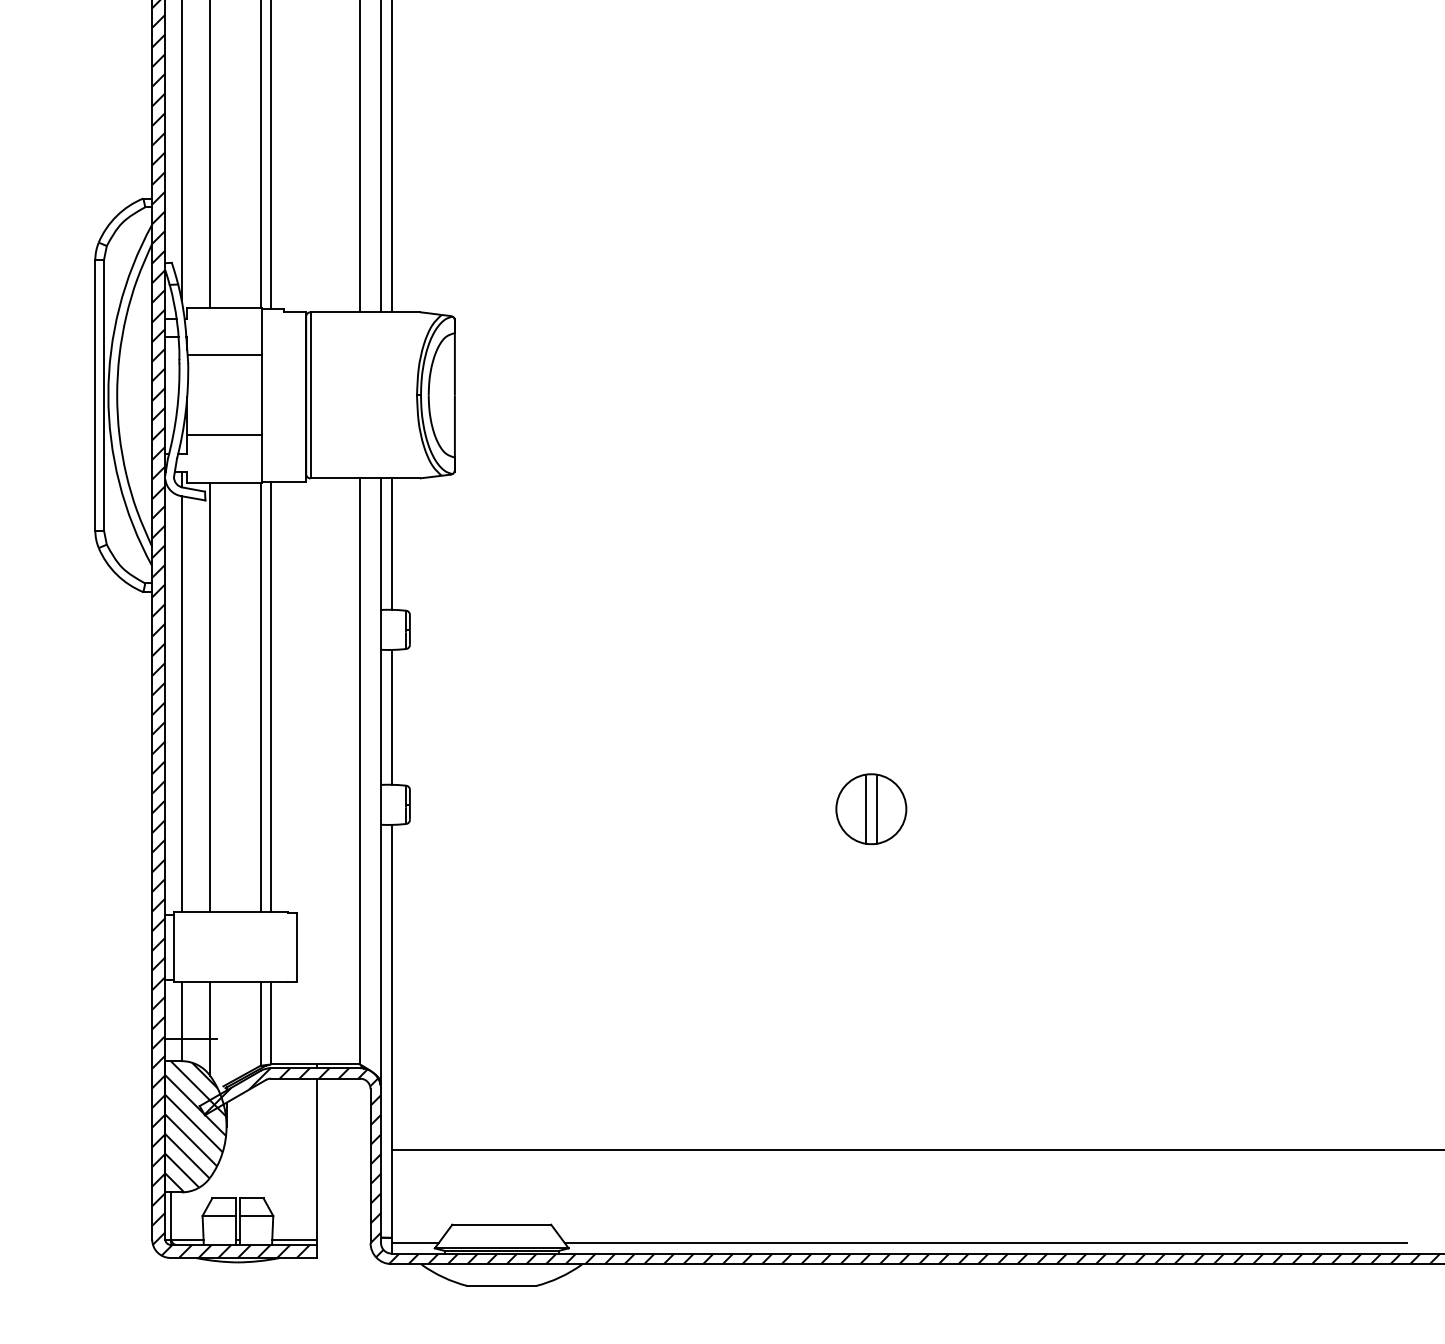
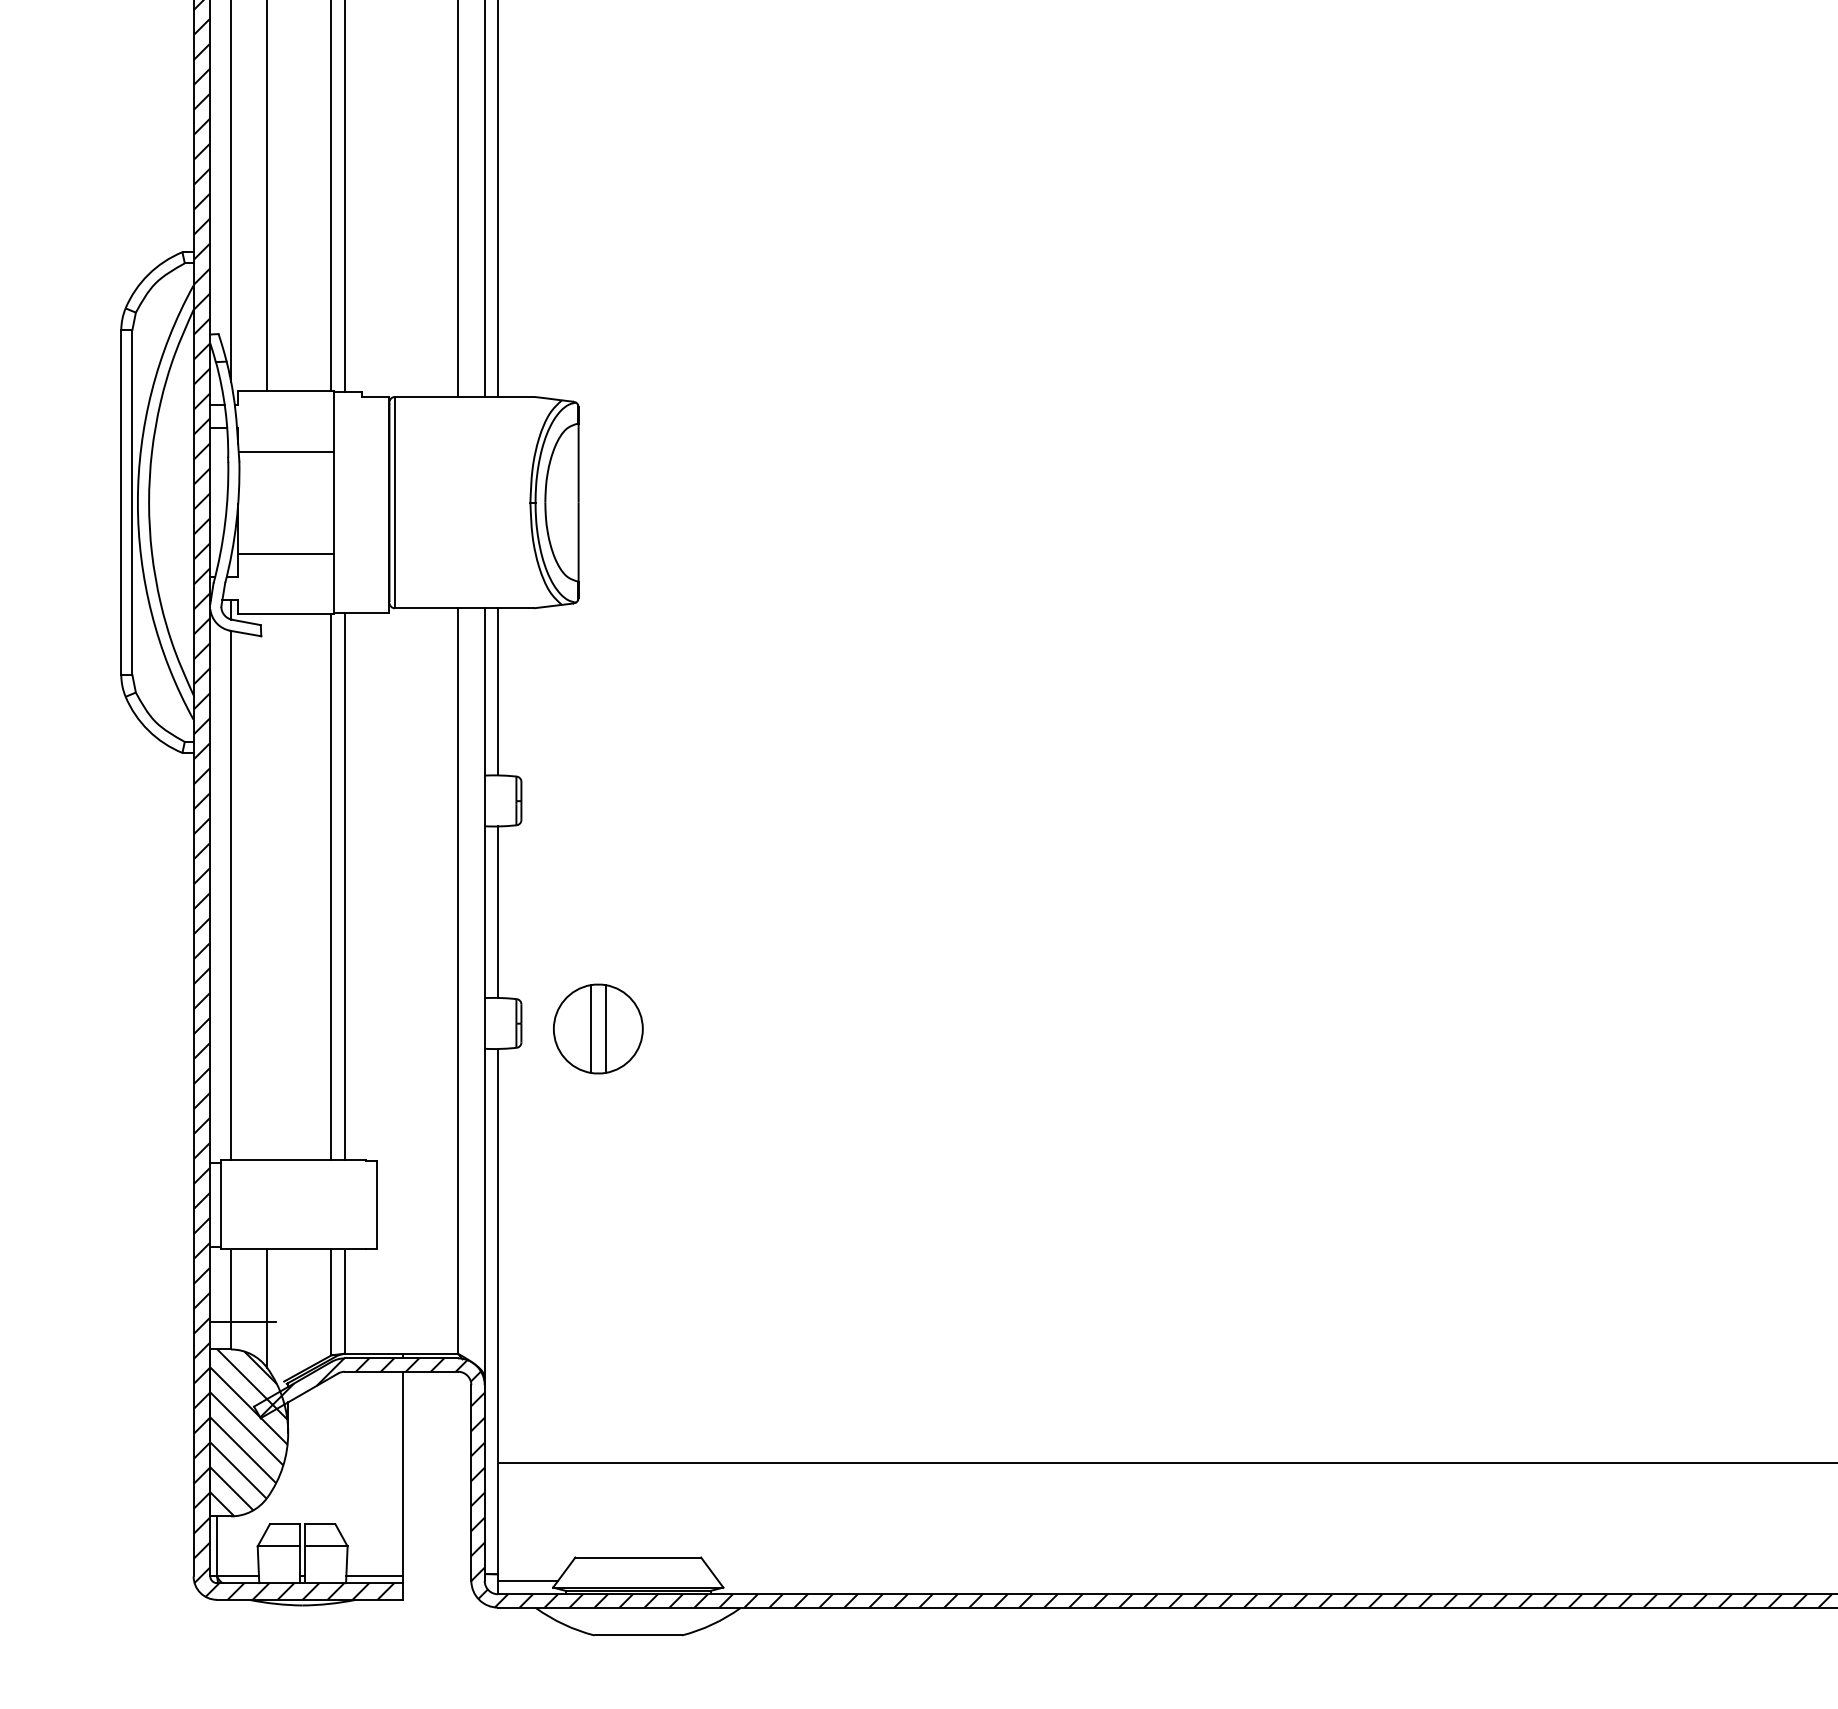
line: (210, 697) -> (267, 886), removed
part: (871, 808) -> (598, 1028), moved
line: (985, 1242) -> (1253, 1580), removed

